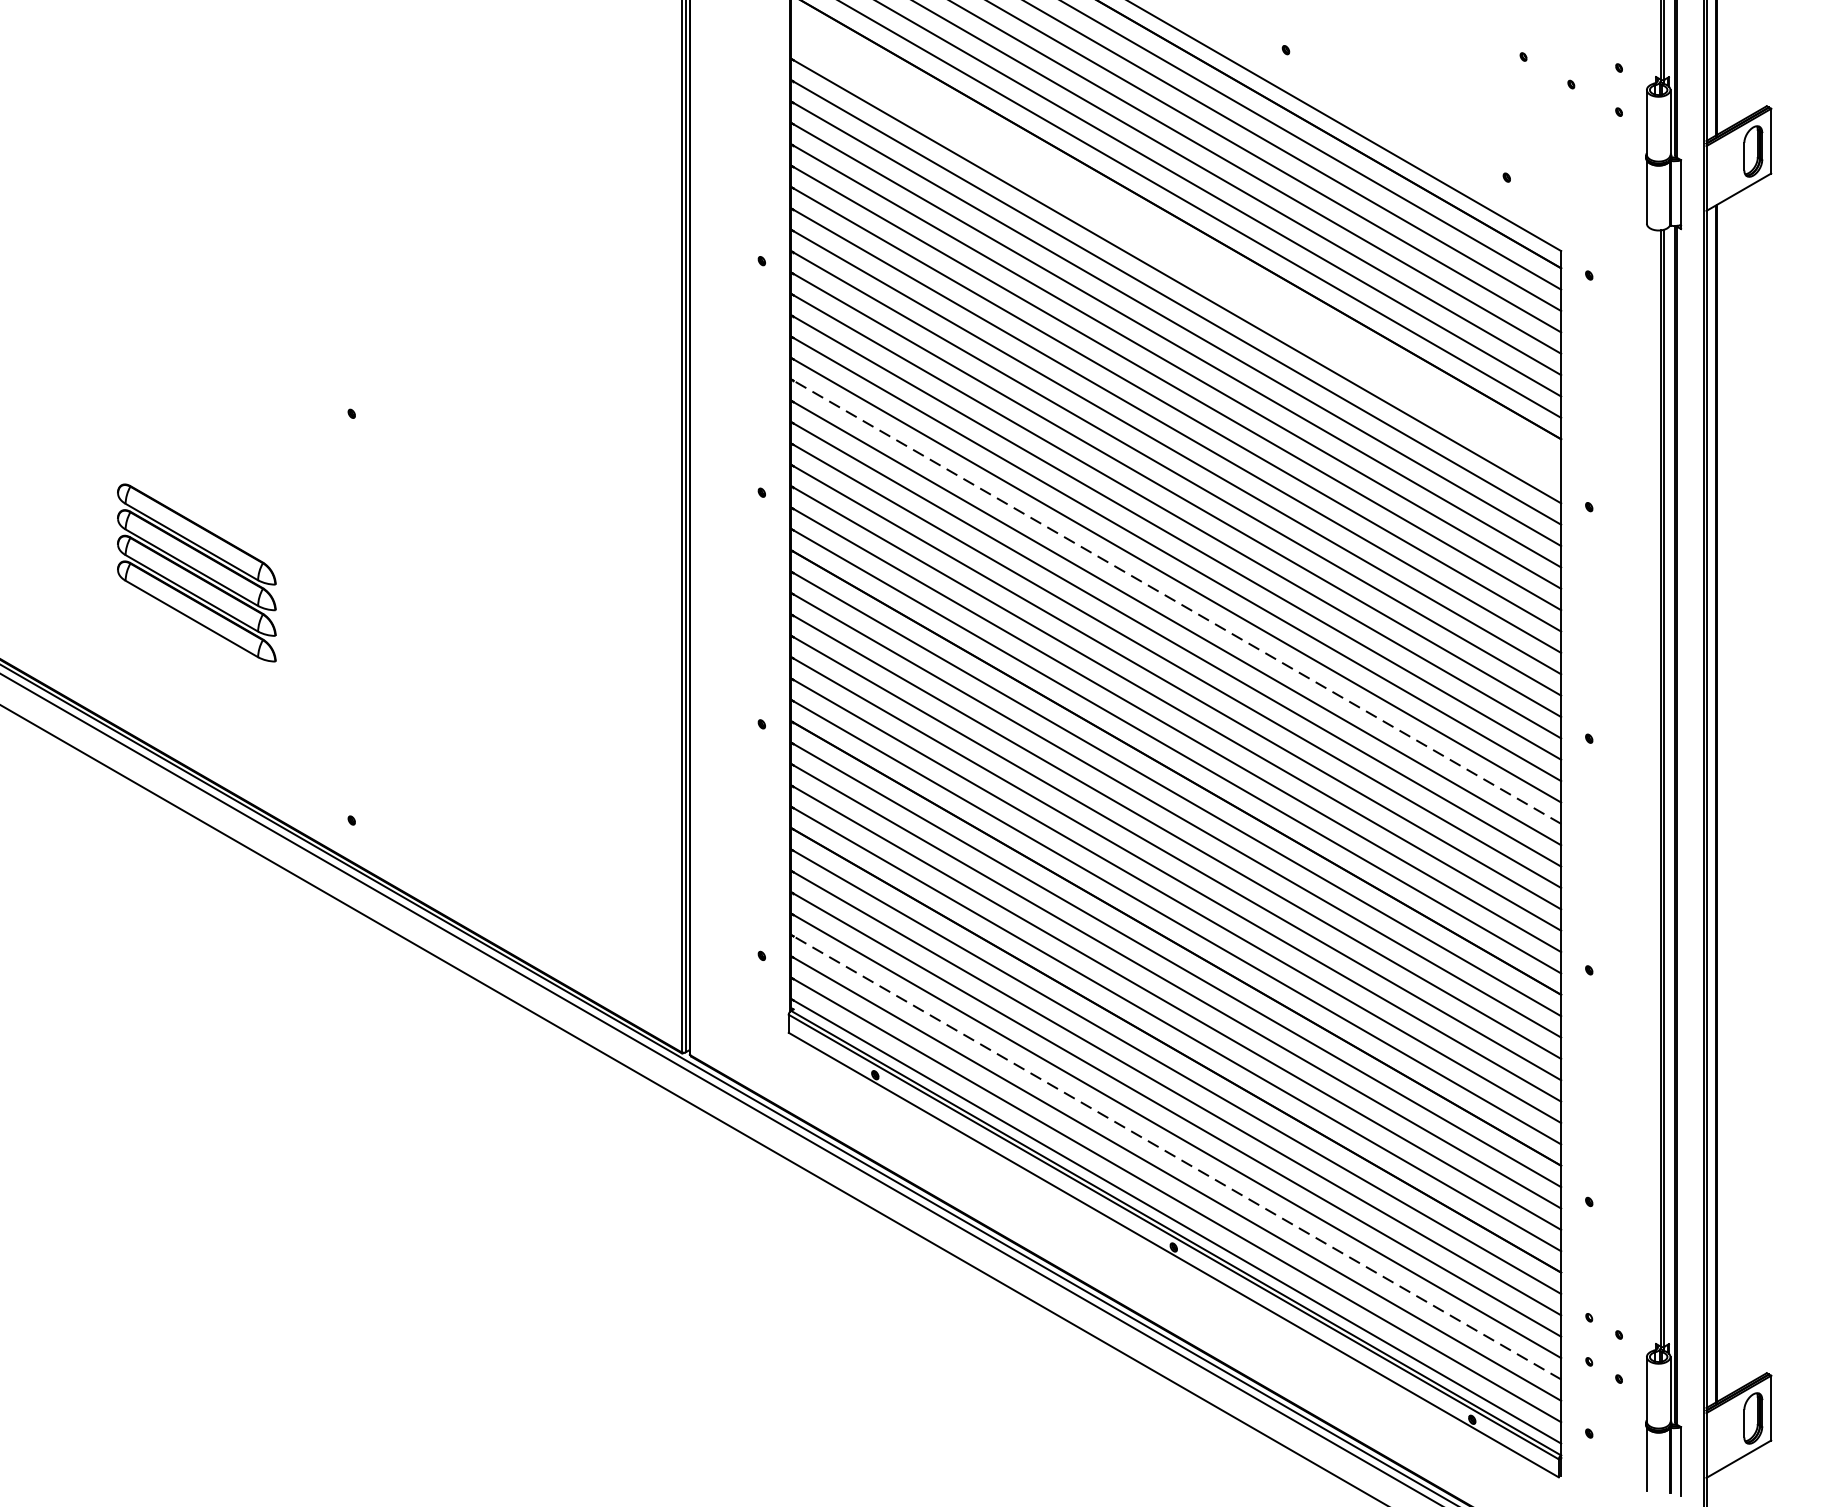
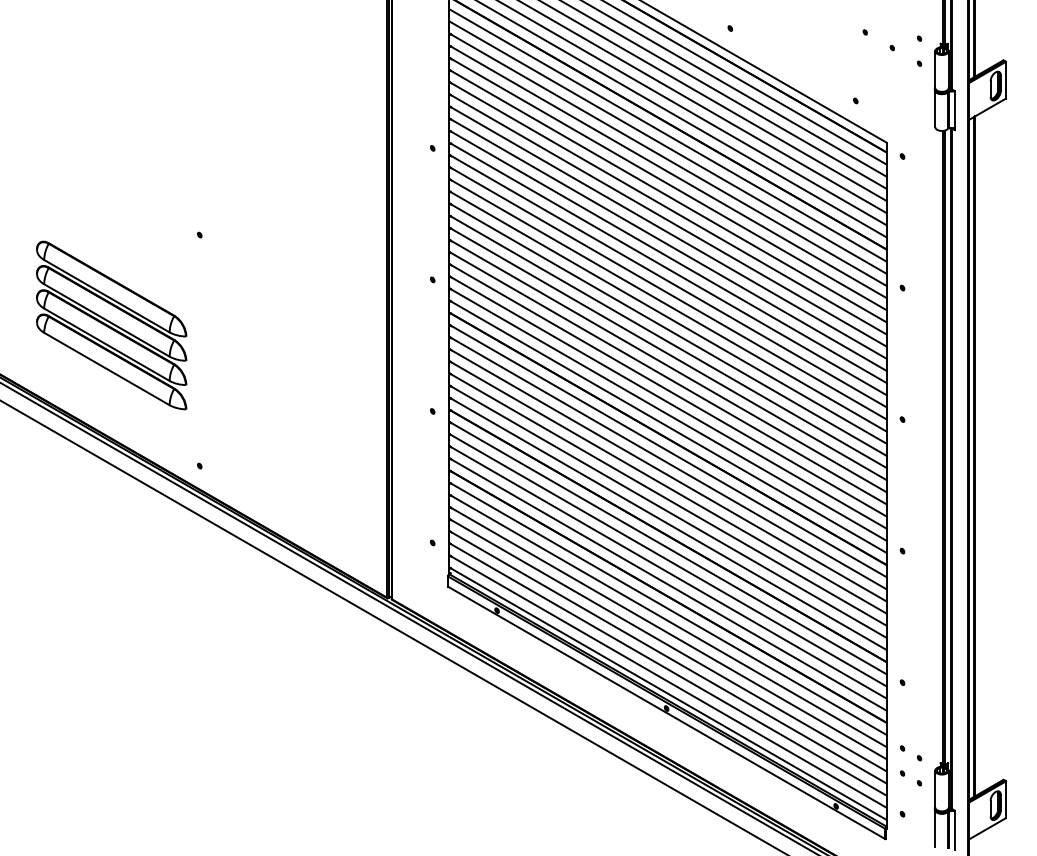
line: (1175, 238) -> (667, 135), added
line: (1175, 259) -> (667, 147), added
part: (196, 573) -> (111, 325), size x1.67
line: (1175, 601) -> (667, 341), dashed -> solid
line: (1175, 1157) -> (667, 657), dashed -> solid

